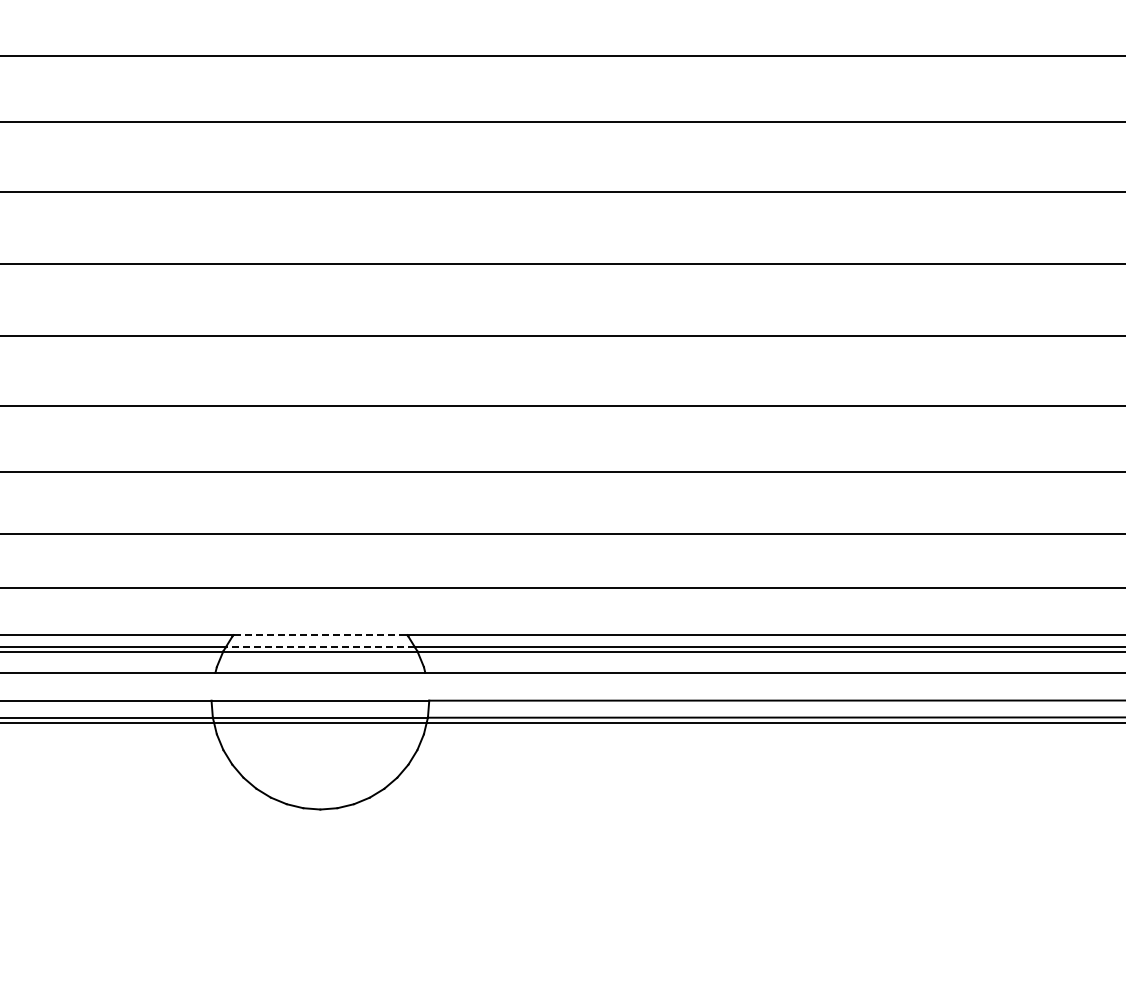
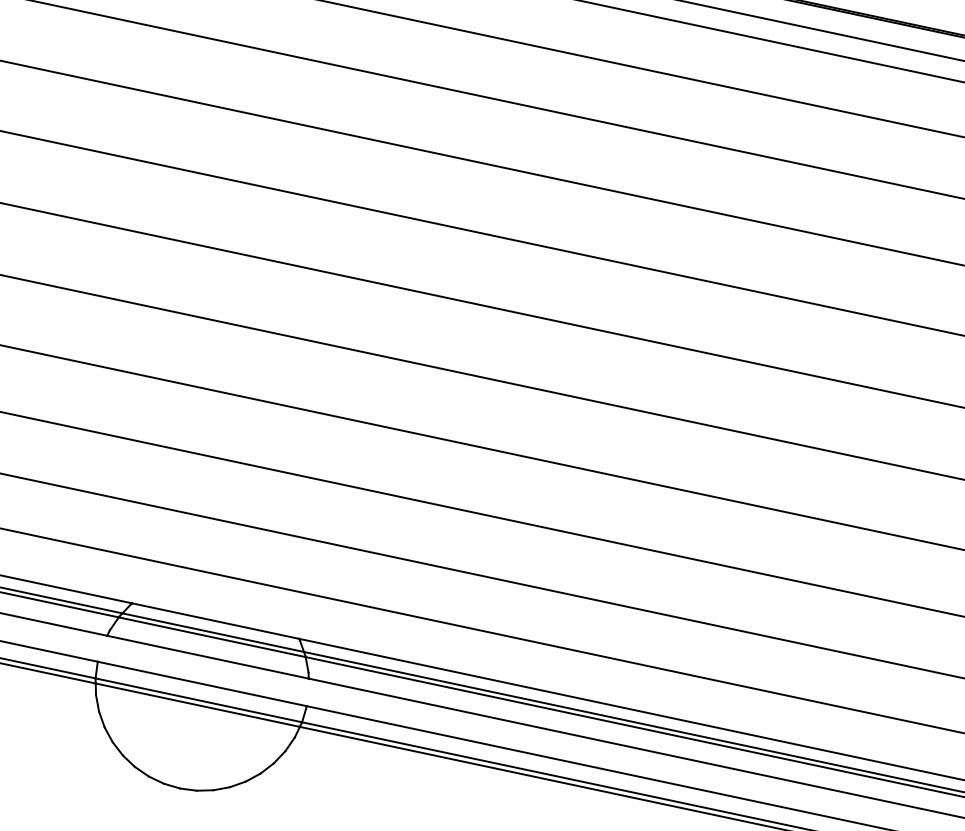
line: (320, 635) -> (215, 621), dashed -> solid
line: (320, 647) -> (213, 632), dashed -> solid

